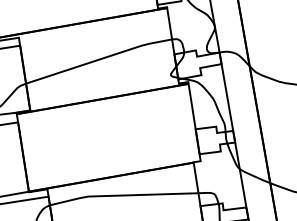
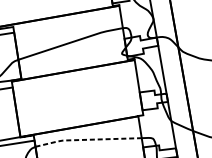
line: (122, 195) -> (87, 139), solid -> dashed

